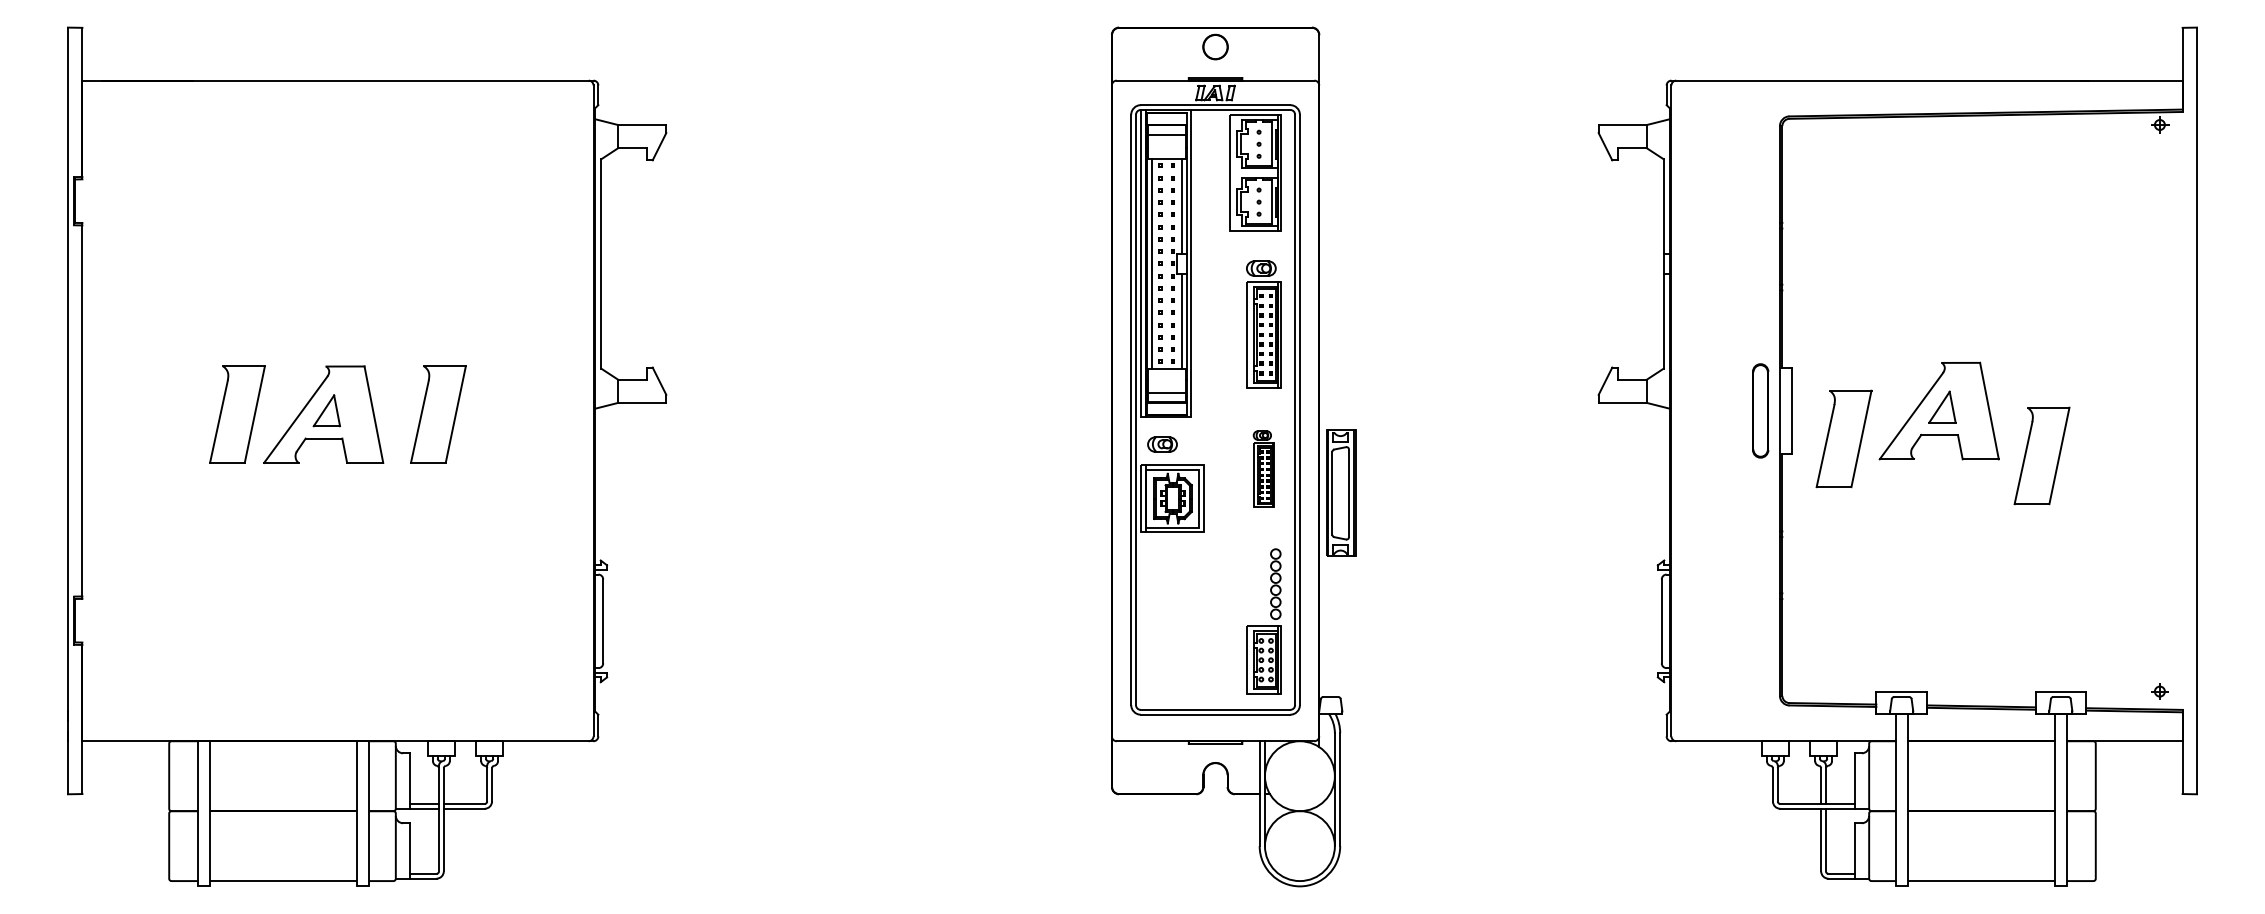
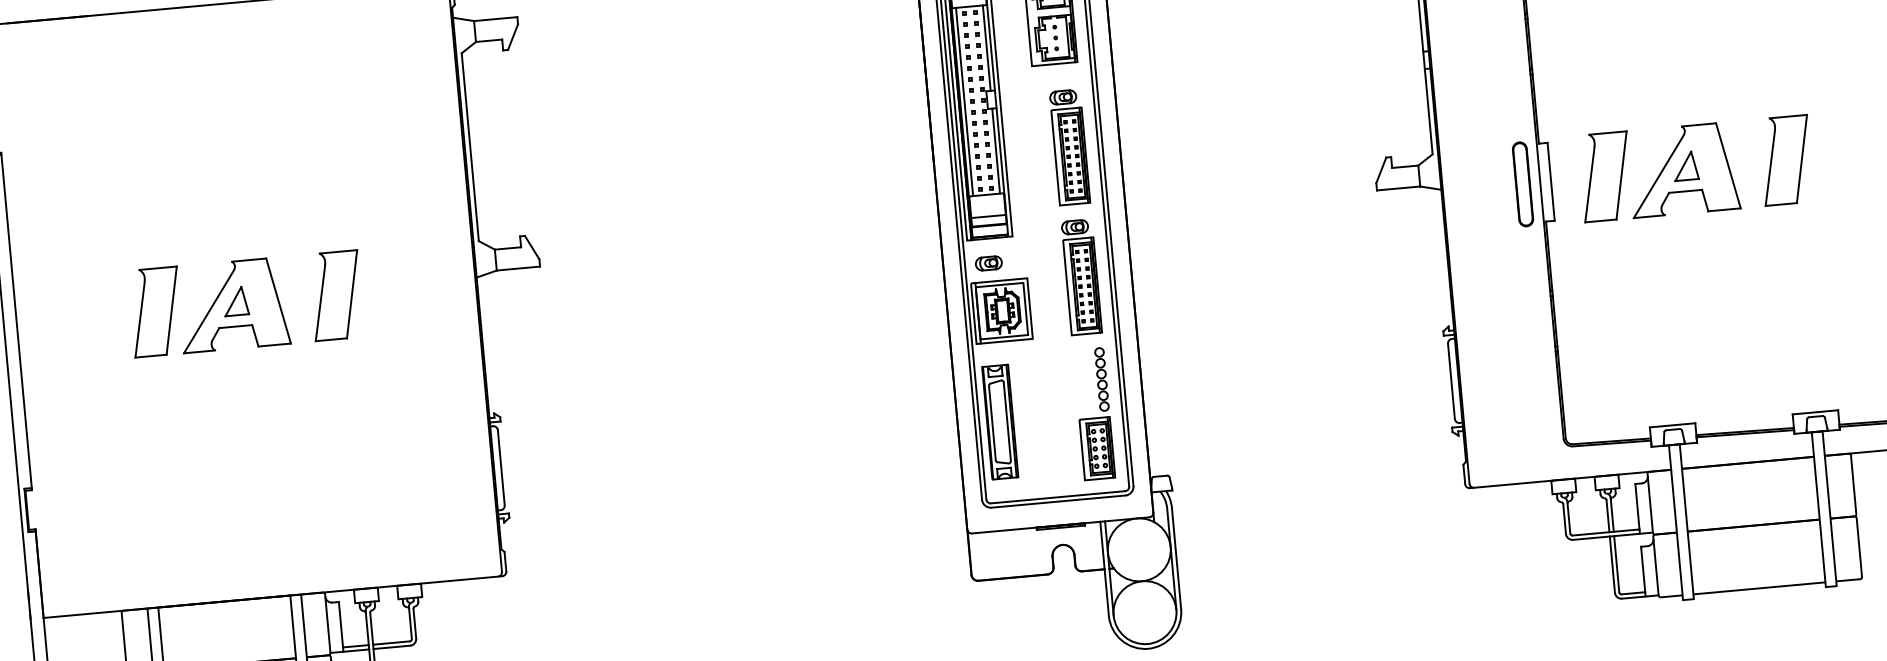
part: (1843, 438) -> (1605, 176), moved
part: (2041, 455) -> (1785, 160), moved
part: (1263, 468) -> (1081, 276), size x1.67
part: (1341, 492) -> (1000, 421), moved

